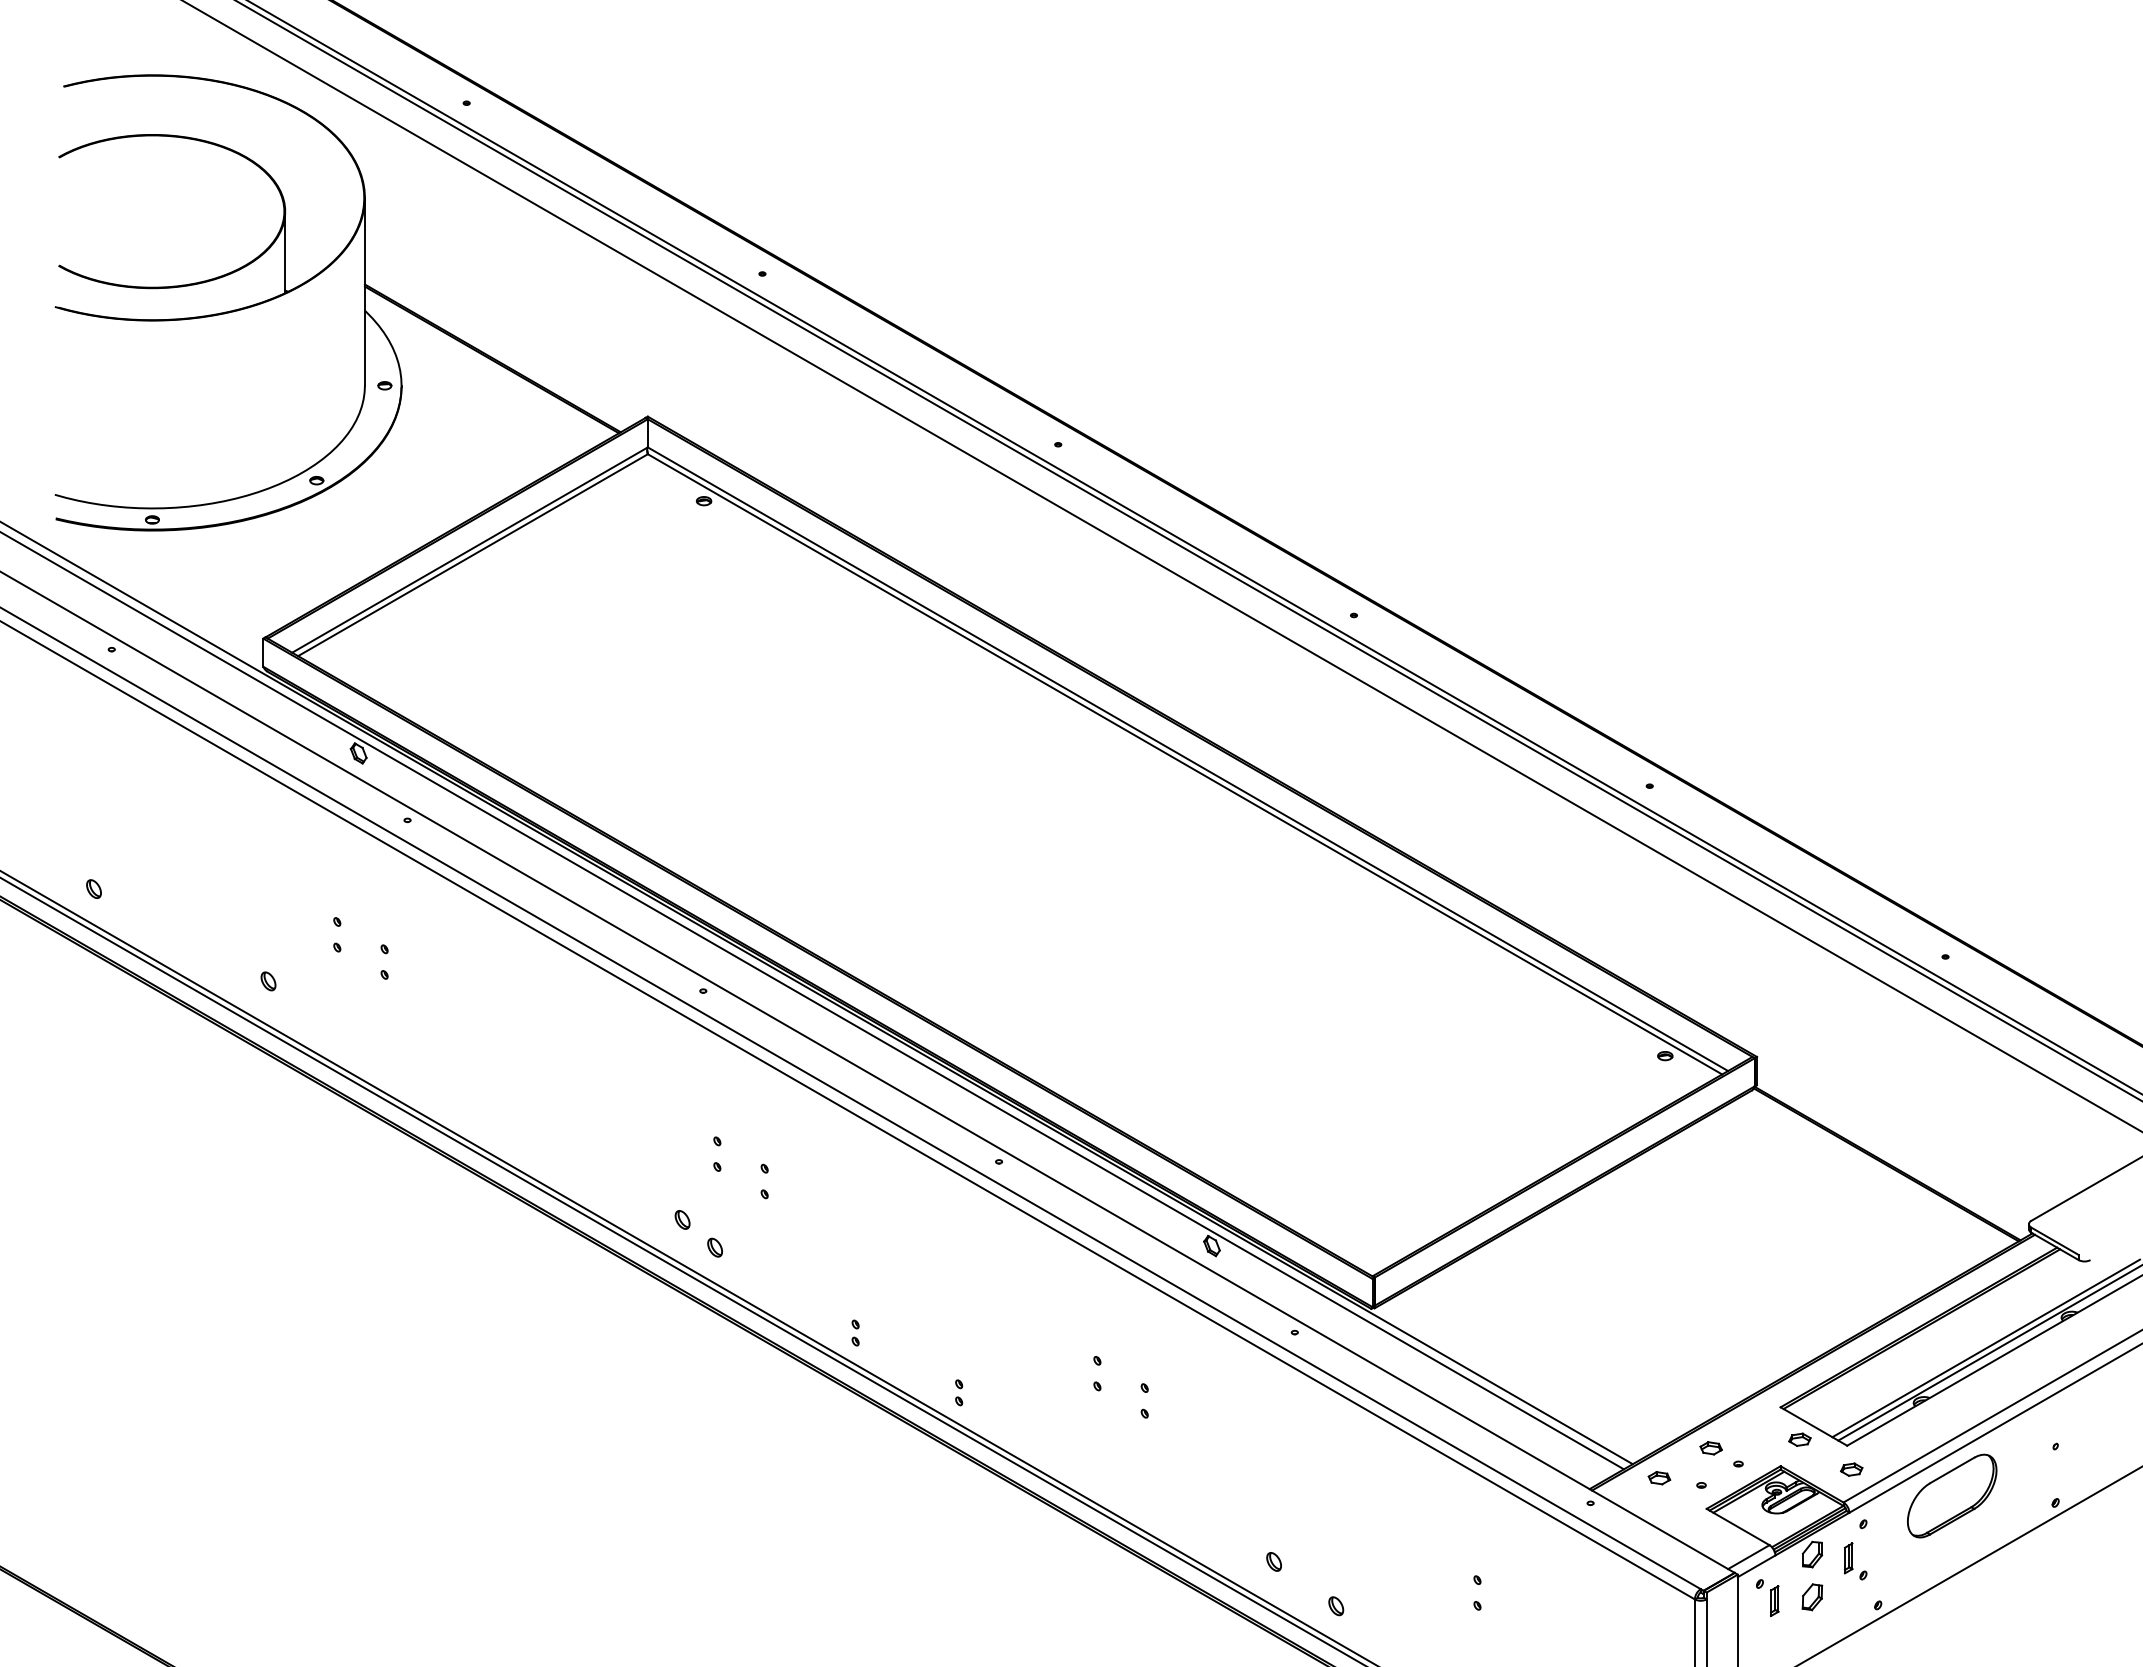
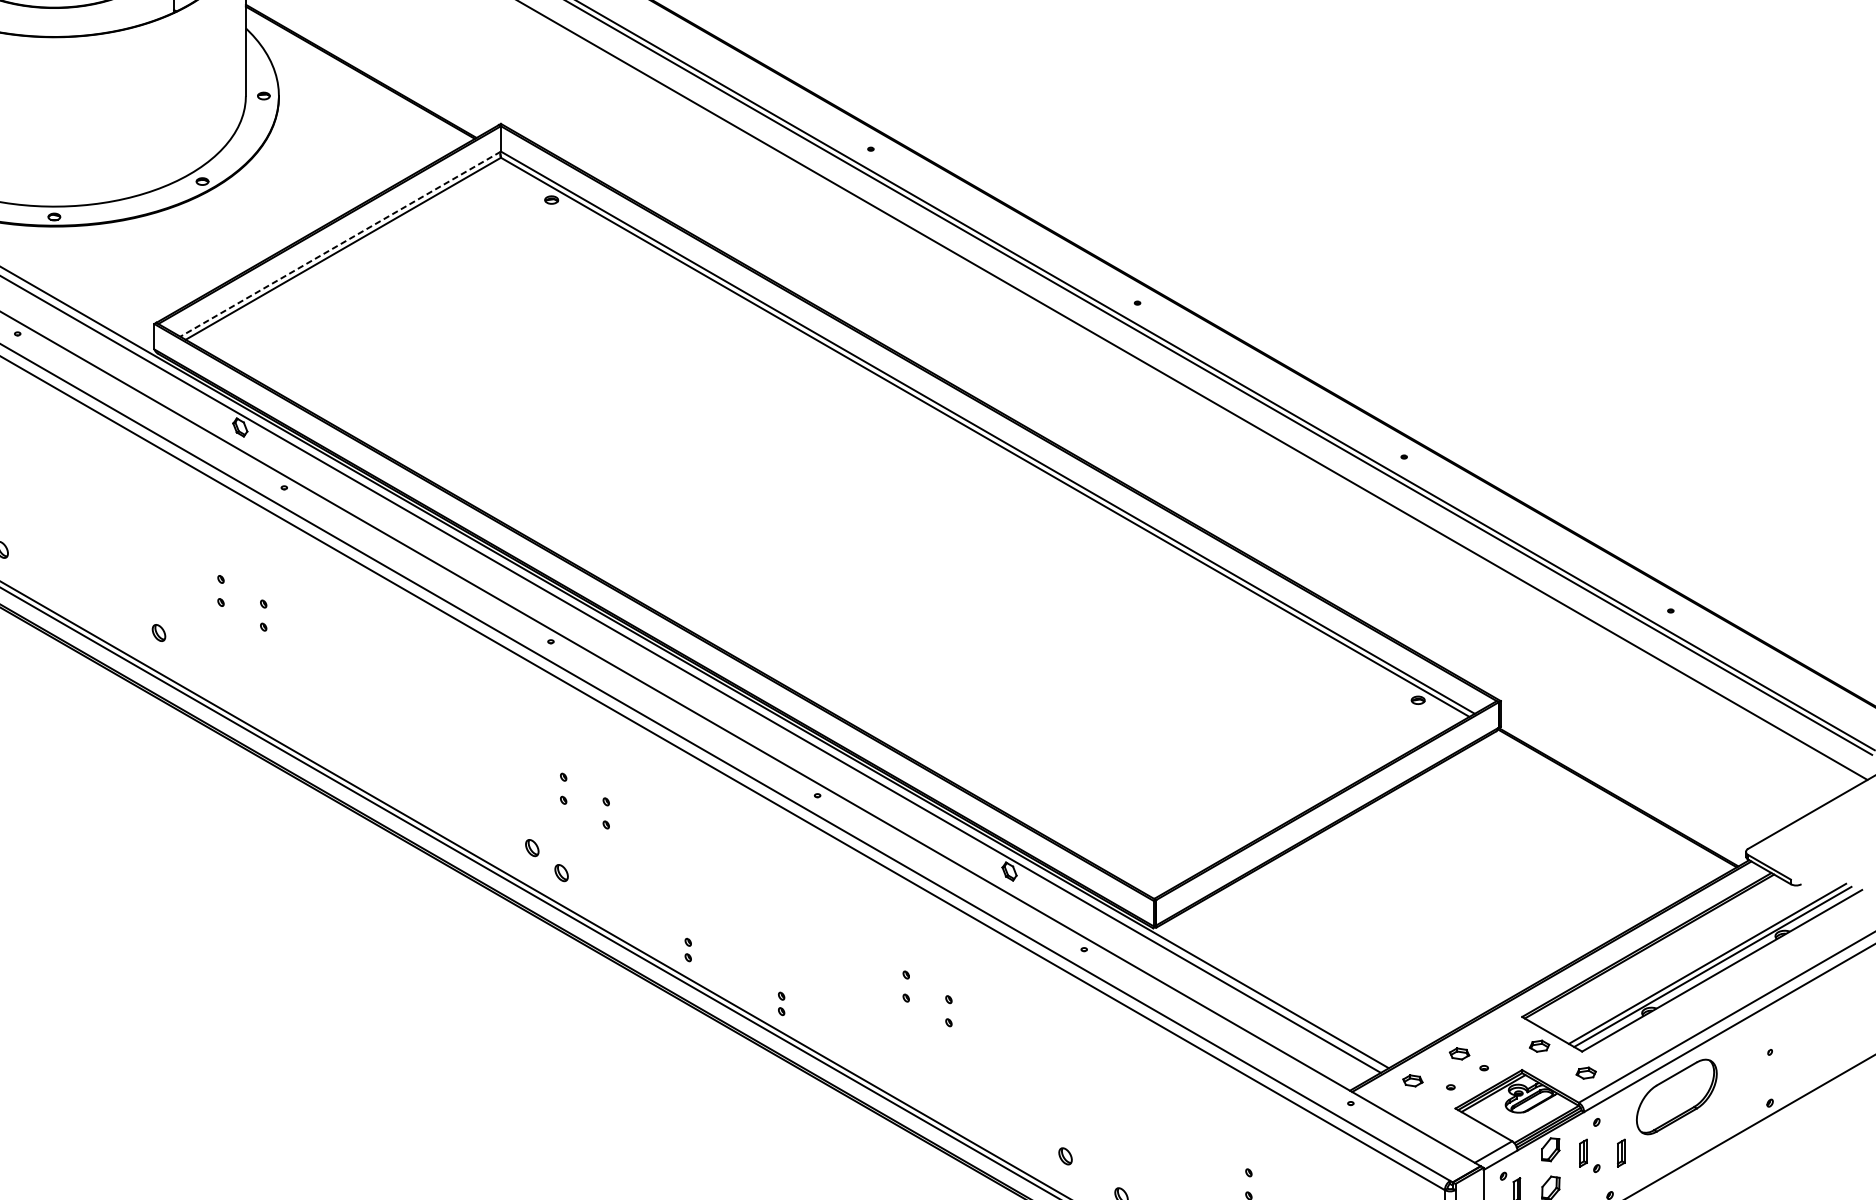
line: (469, 550) -> (340, 244), solid -> dashed
part: (1890, 1558) -> (1621, 1153), added

